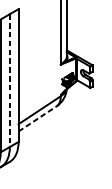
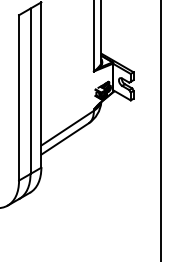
line: (9, 80) -> (30, 91), dashed -> solid
line: (37, 118) -> (65, 138), dashed -> solid

